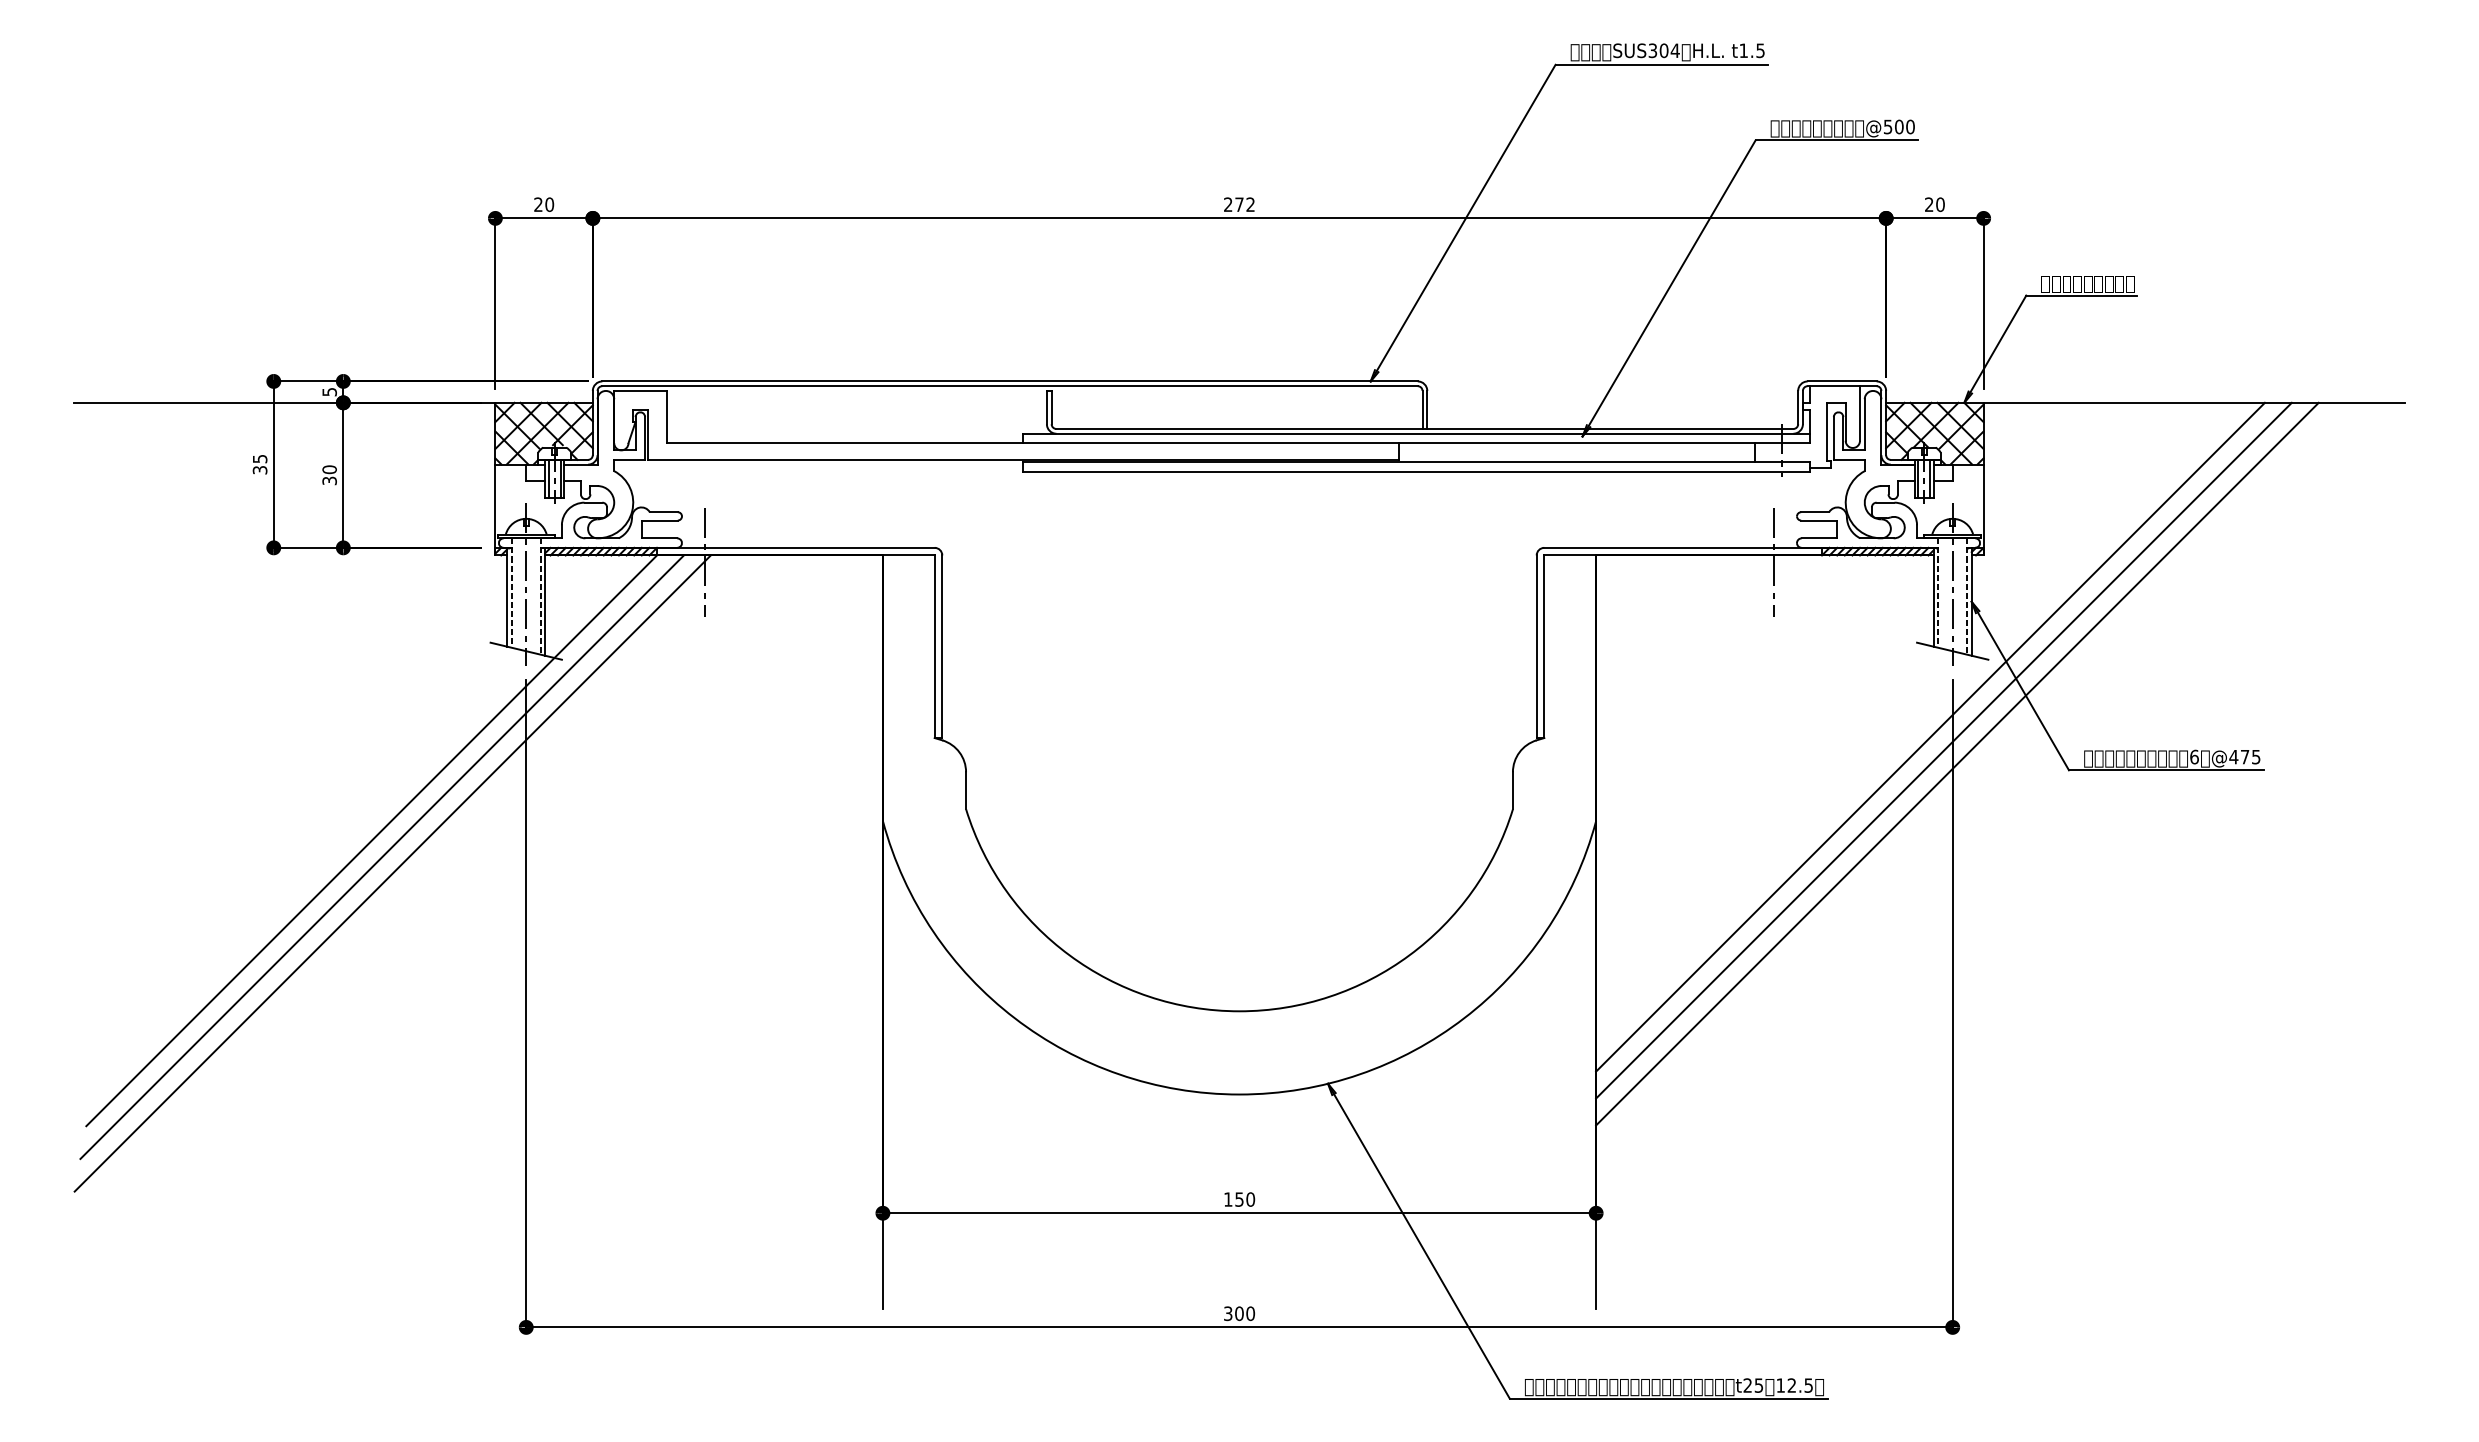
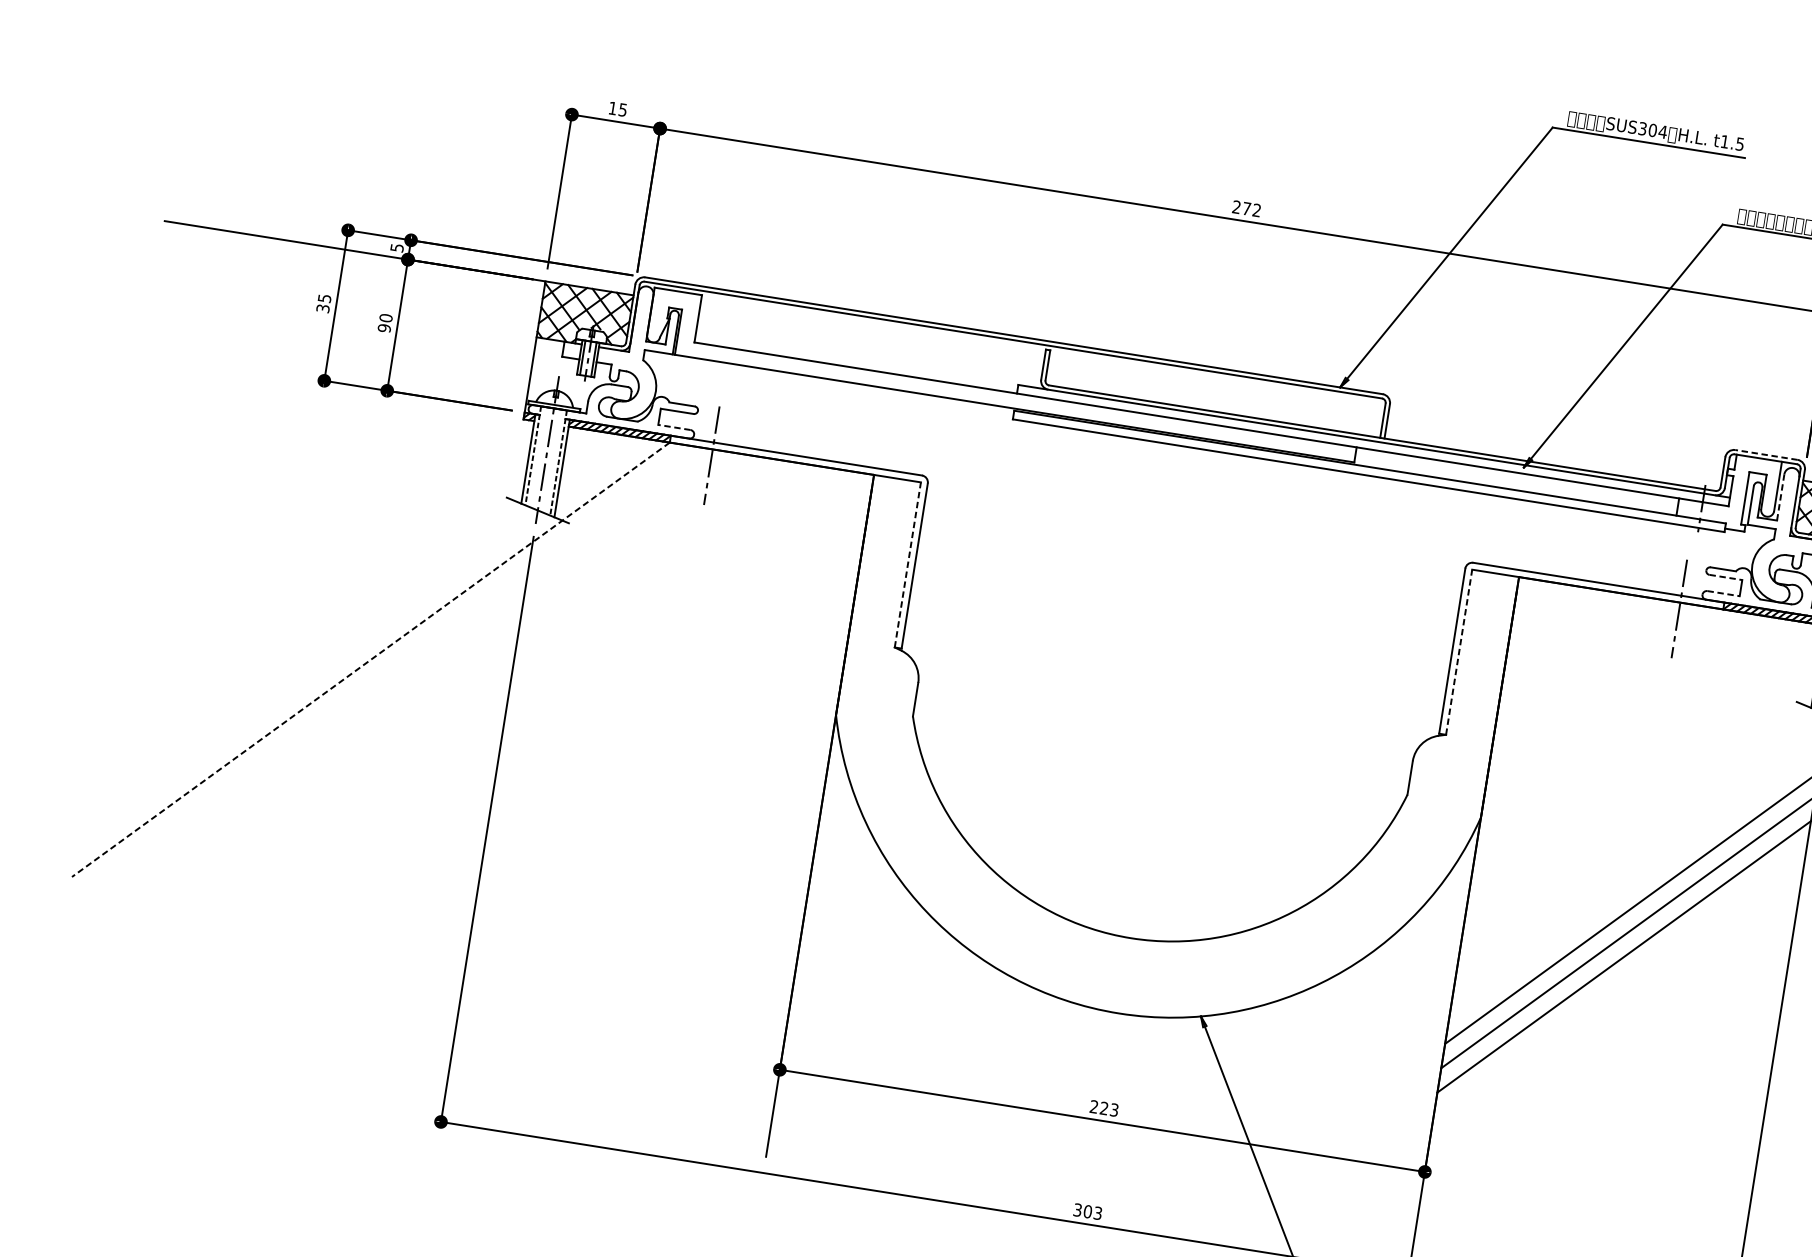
text: (544, 204) -> (618, 109), 20 -> 15
line: (1841, 381) -> (1765, 454), solid -> dashed
line: (1864, 424) -> (1780, 497), solid -> dashed
text: (329, 480) -> (384, 327), 30 -> 90
line: (1819, 520) -> (1726, 577), solid -> dashed
line: (659, 538) -> (674, 427), solid -> dashed
line: (1819, 538) -> (1723, 593), solid -> dashed
line: (934, 646) -> (907, 564), solid -> dashed
line: (1544, 646) -> (1459, 652), solid -> dashed
line: (371, 840) -> (370, 659), solid -> dashed
line: (381, 856) -> (377, 675), removed
line: (392, 873) -> (385, 692), removed
text: (1239, 1199) -> (1104, 1108), 150 -> 223
text: (1250, 1313) -> (1097, 1213), 300 -> 303

